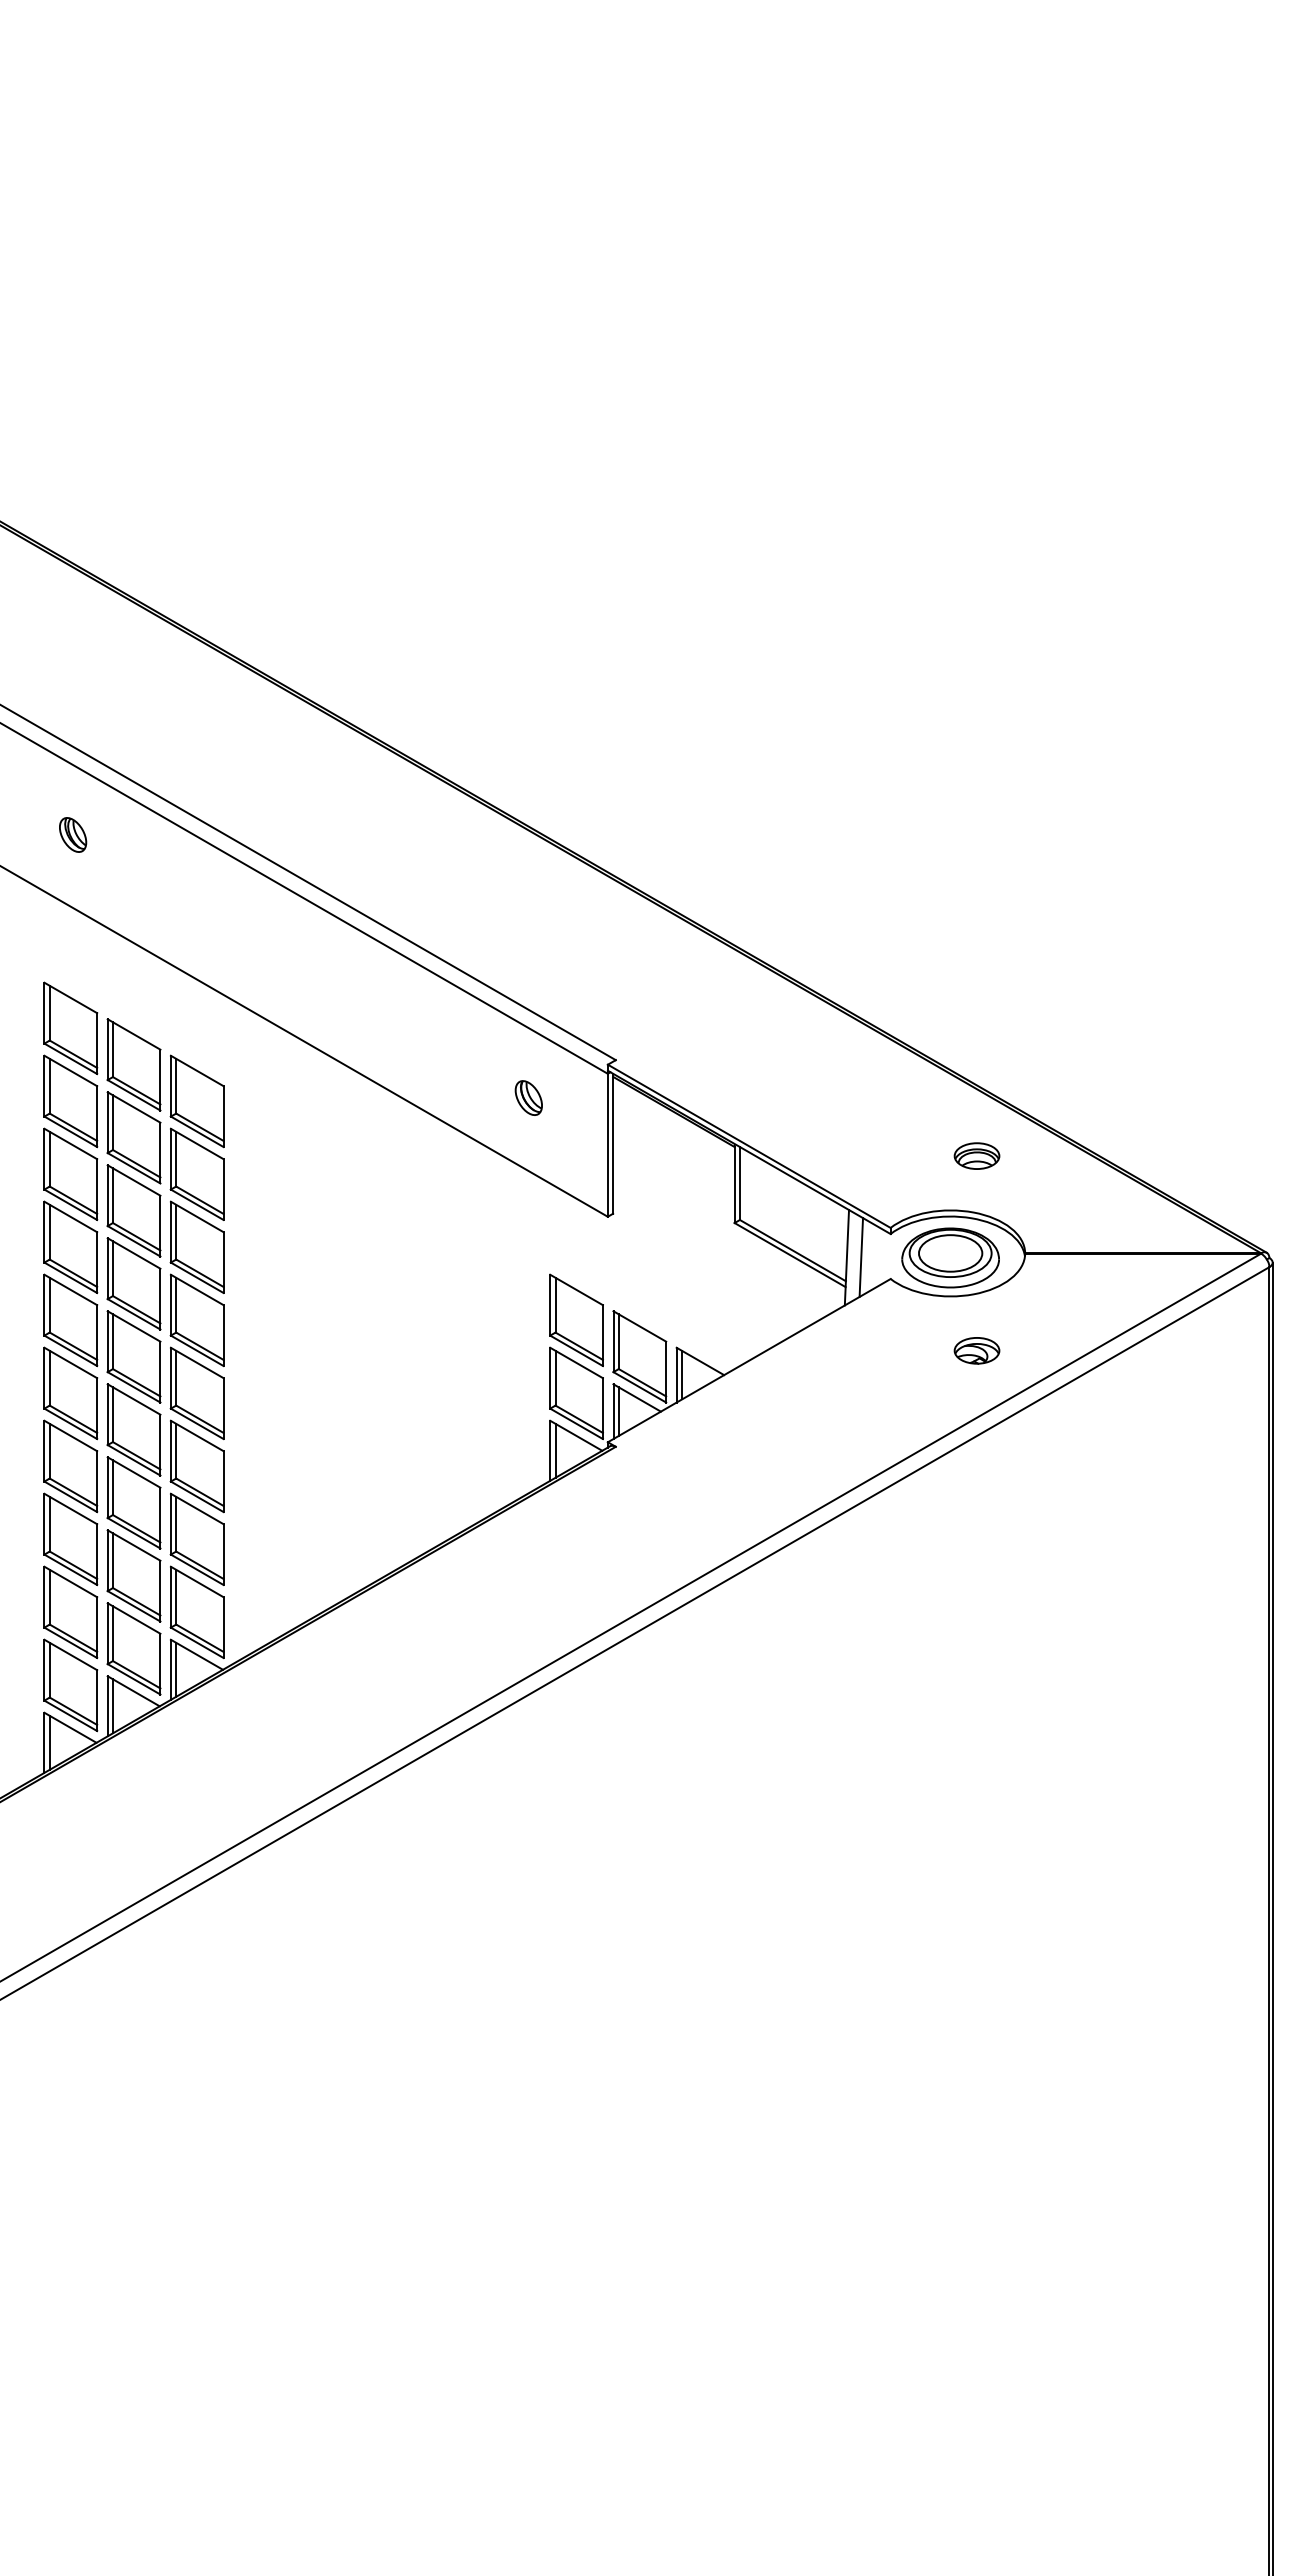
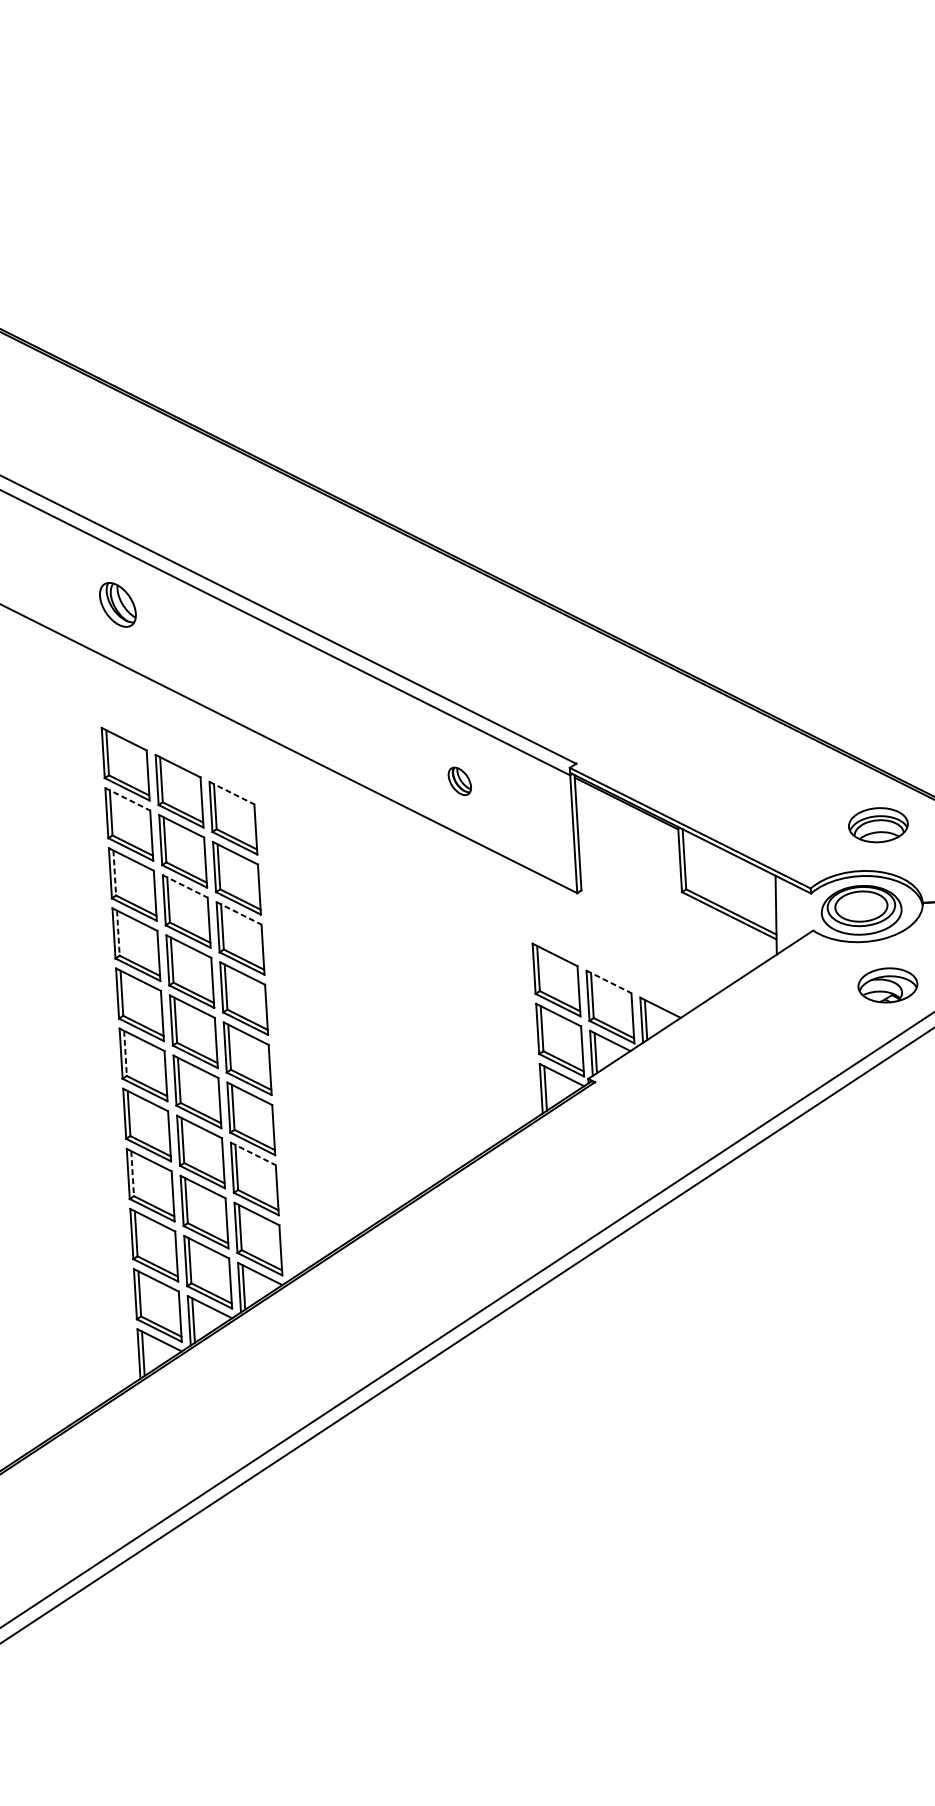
part: (73, 834) -> (118, 604), size x1.6
line: (71, 1071) -> (128, 799), solid -> dashed
line: (197, 1071) -> (232, 793), solid -> dashed
part: (528, 1097) -> (459, 780), moved
part: (976, 1155) -> (877, 824), size x1.6
line: (49, 1159) -> (114, 873), solid -> dashed
line: (134, 1180) -> (185, 886), solid -> dashed
line: (197, 1217) -> (239, 913), solid -> dashed
line: (49, 1232) -> (118, 933), solid -> dashed
line: (861, 1257) -> (788, 914), removed
line: (640, 1326) -> (609, 981), solid -> dashed
part: (976, 1350) -> (887, 985), size x1.6
line: (49, 1378) -> (125, 1053), solid -> dashed
line: (197, 1509) -> (253, 1154), solid -> dashed
line: (49, 1524) -> (132, 1173), solid -> dashed

